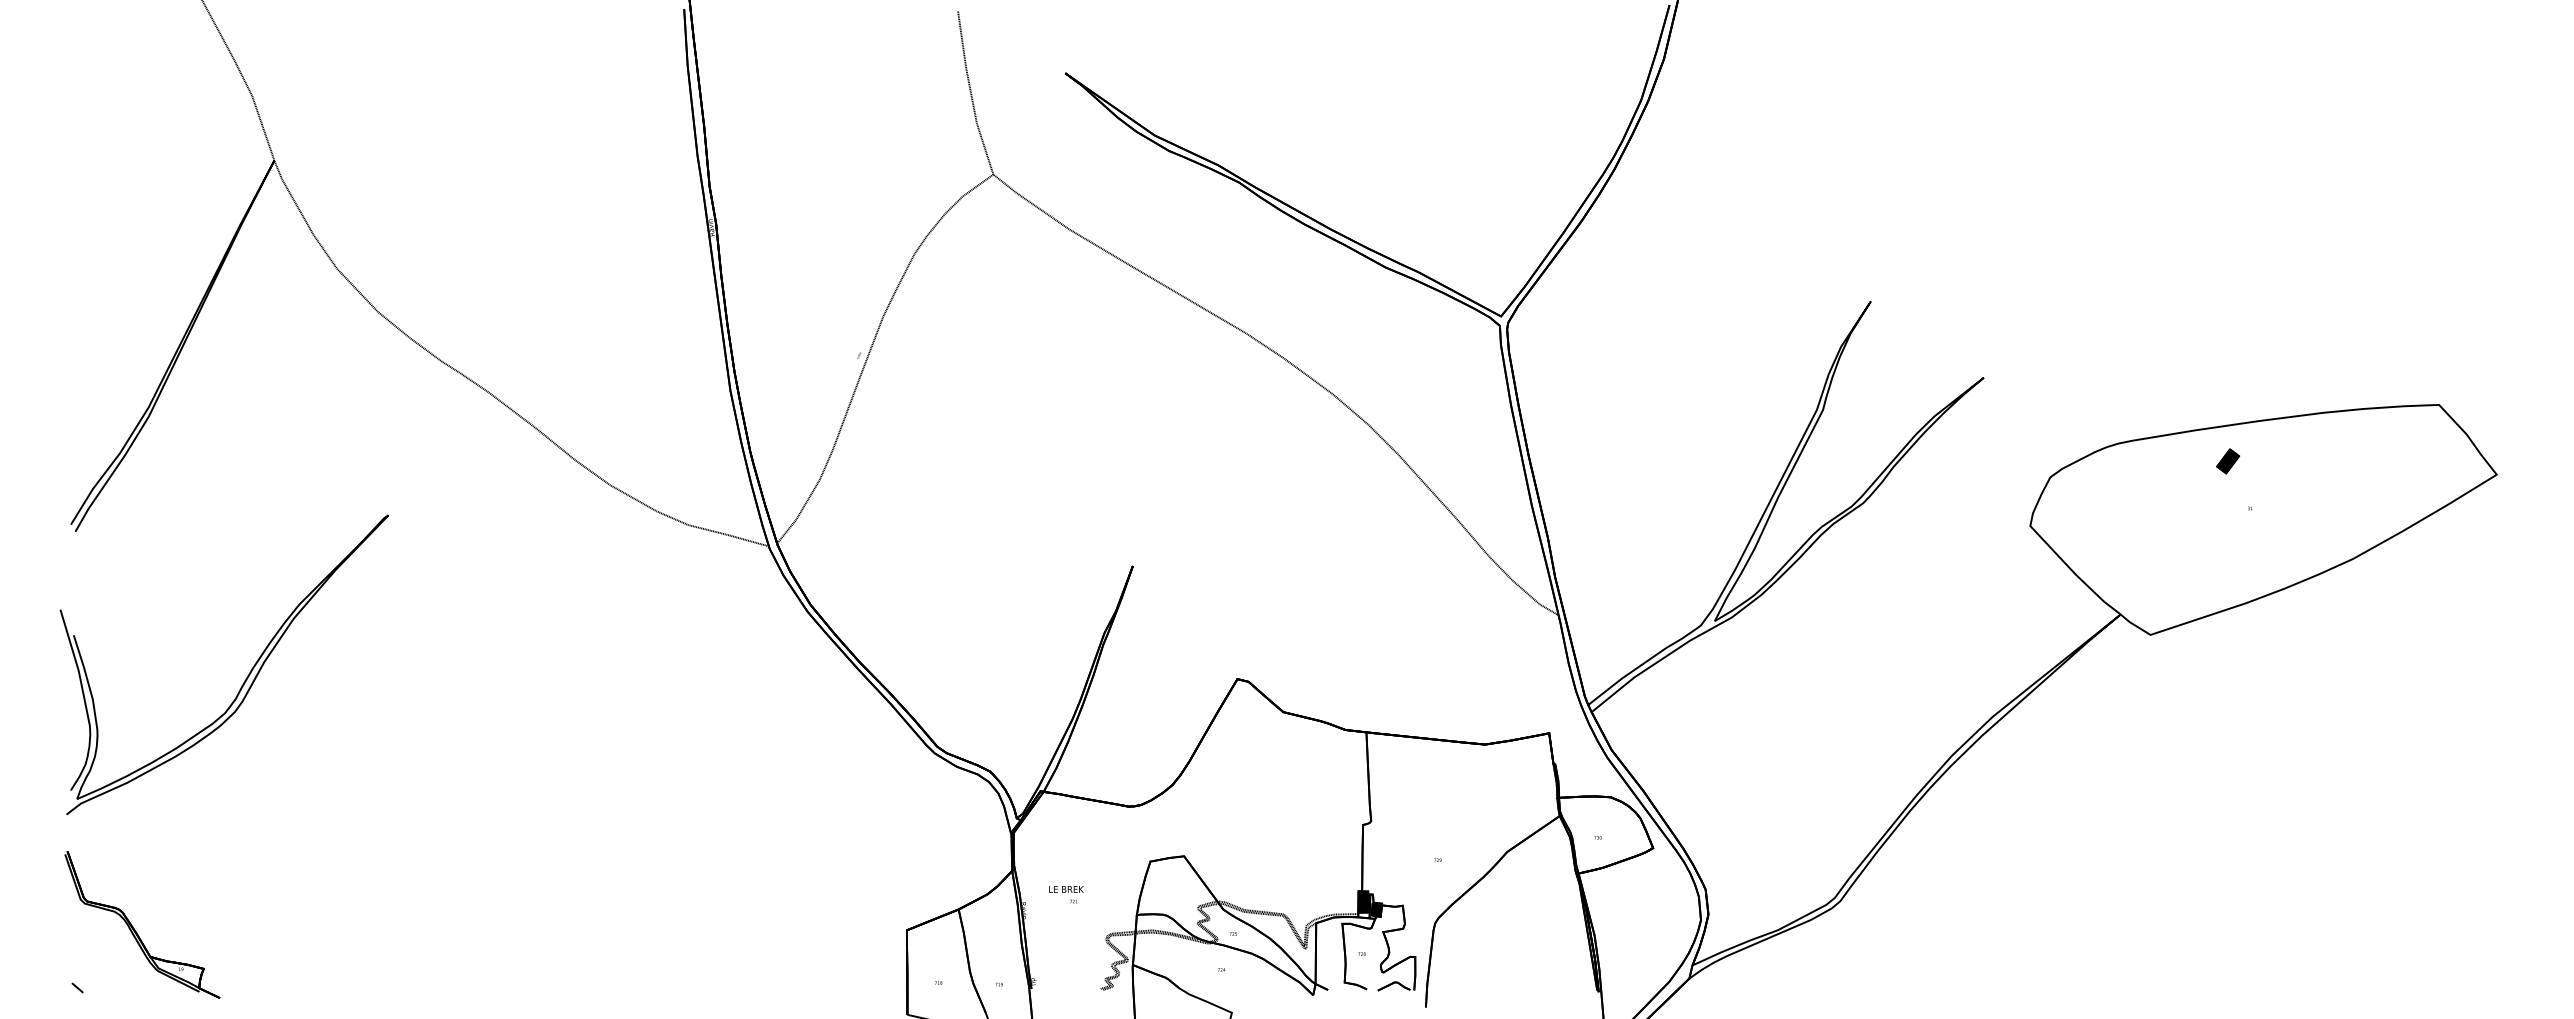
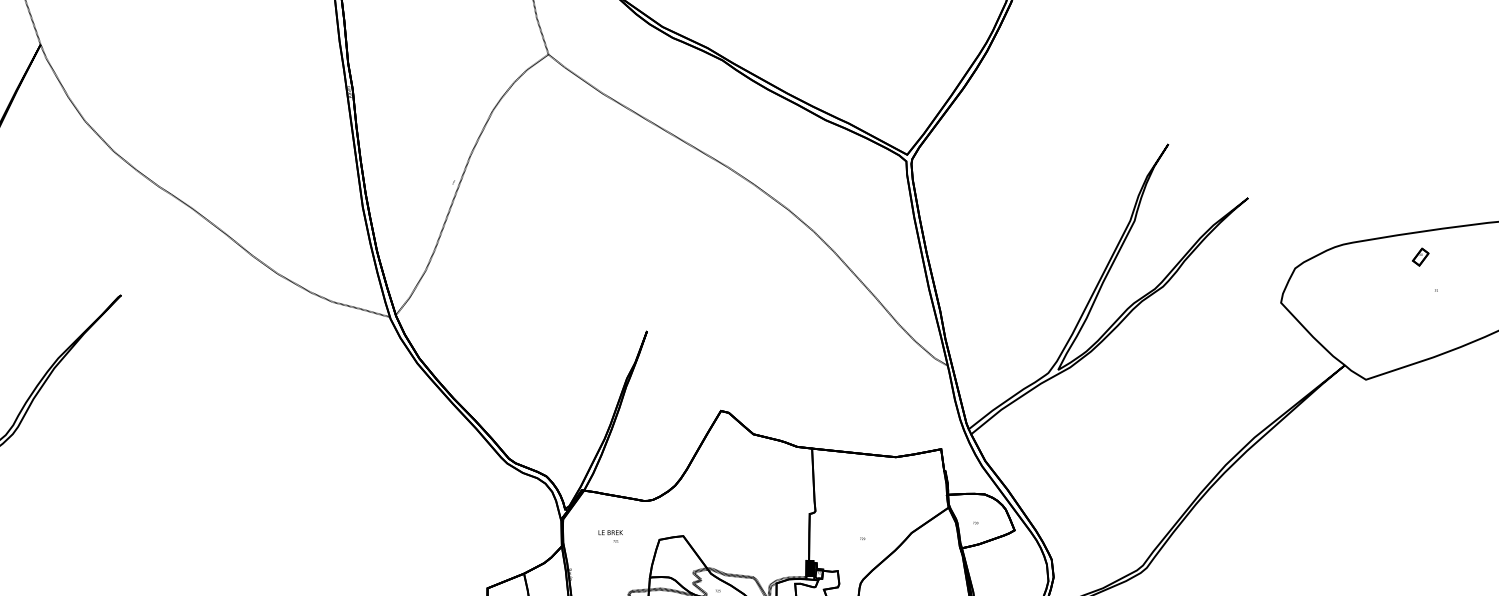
fill: (2228, 461) -> (1421, 257), removed
text: (1066, 894) -> (610, 536), moved
fill: (1376, 910) -> (819, 574), removed

